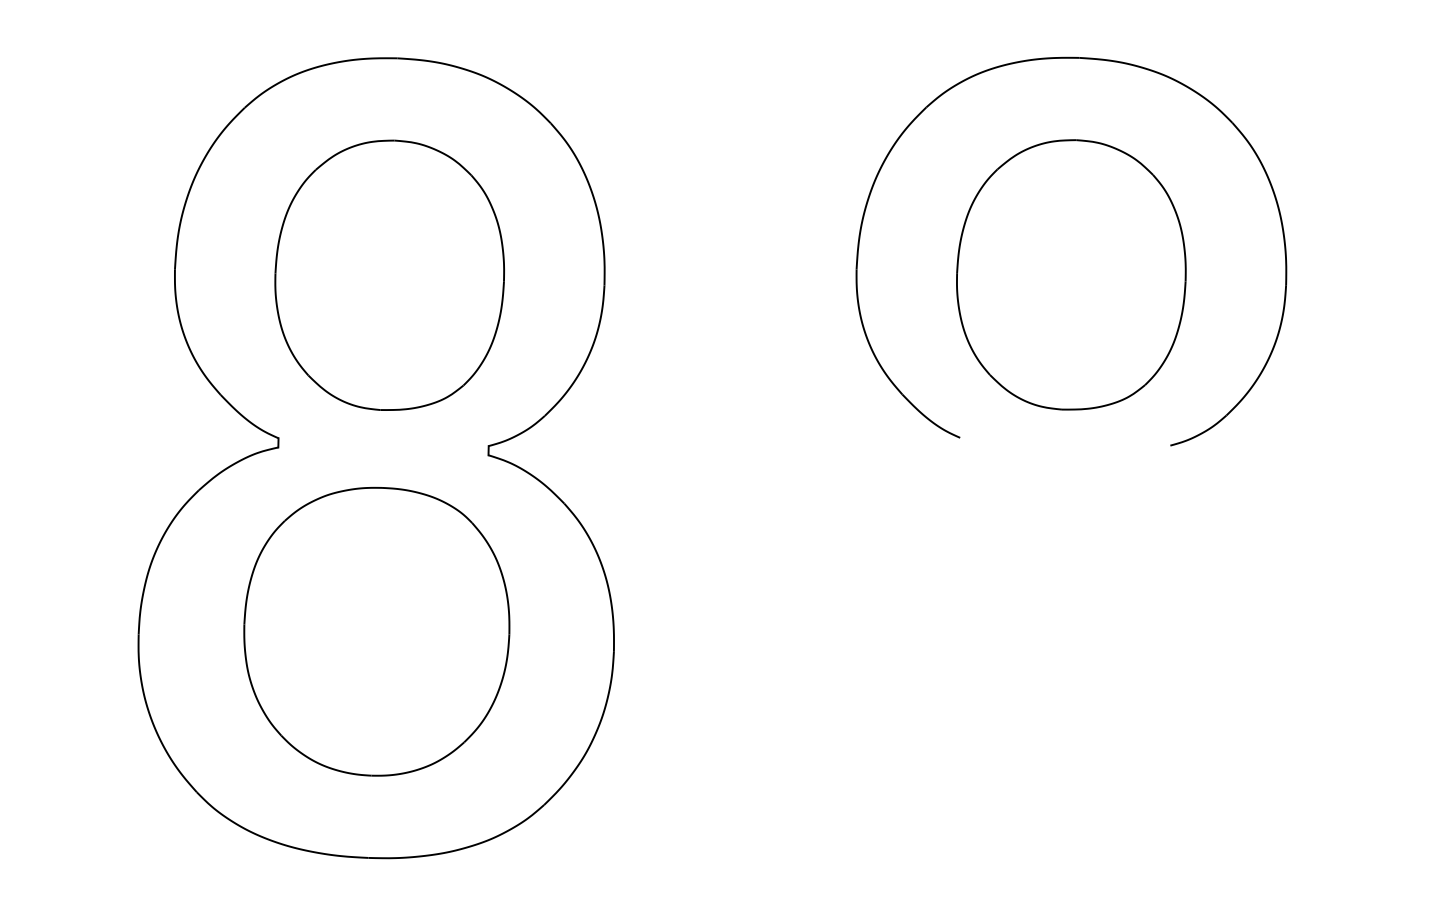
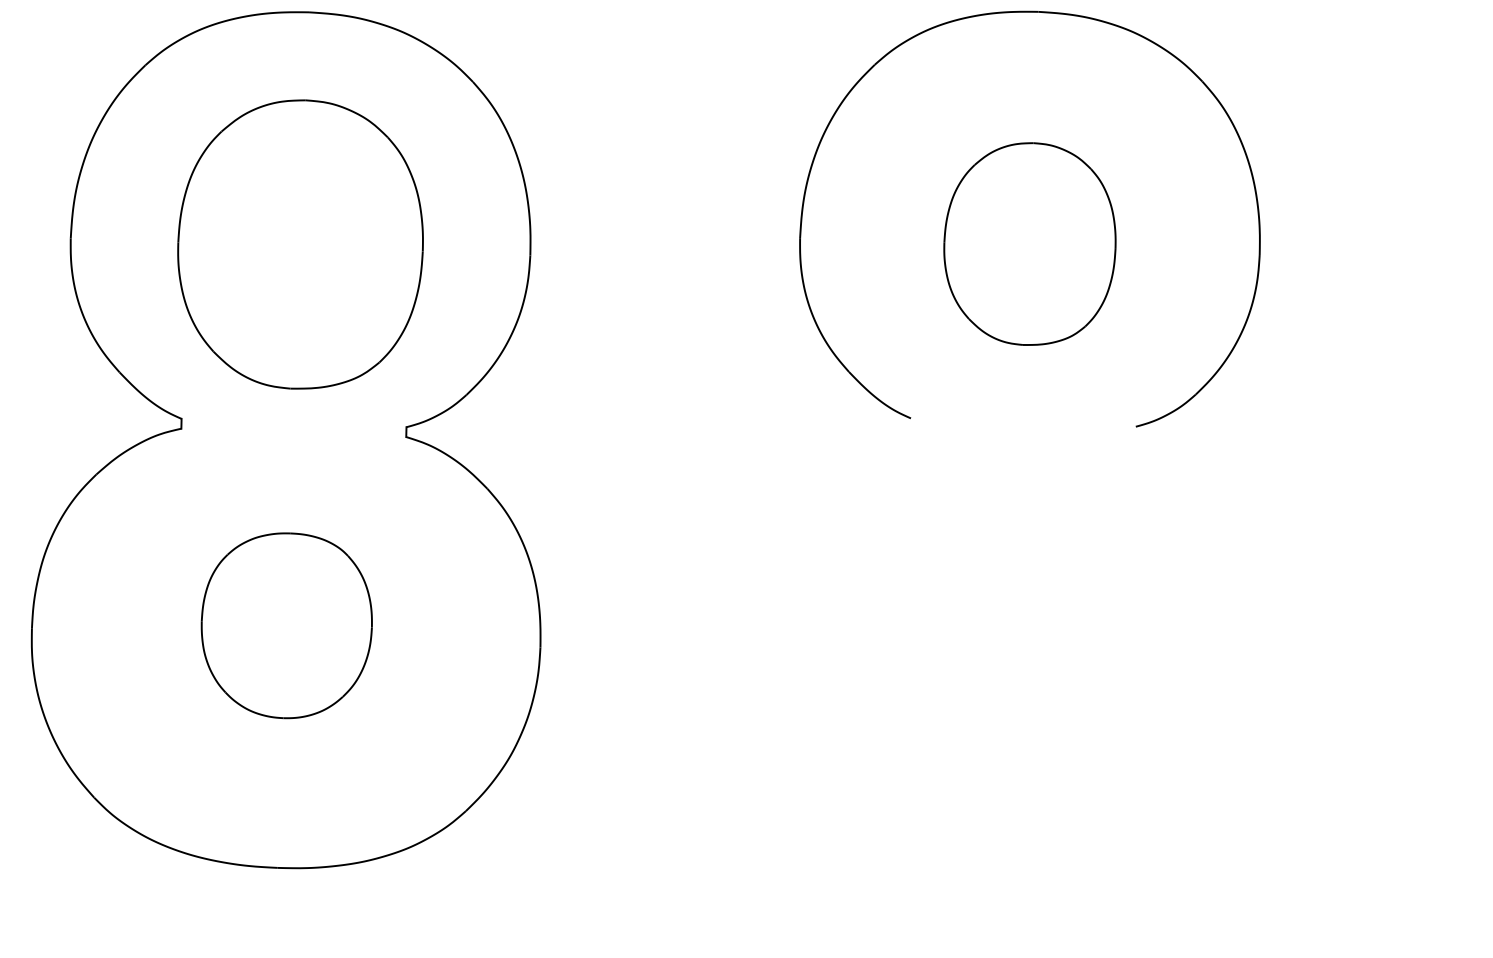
part: (1071, 274) -> (1030, 243), size x0.7
part: (376, 631) -> (286, 625), size x0.6

